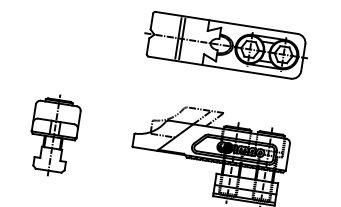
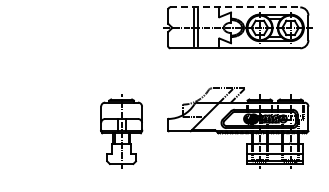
line: (226, 23) -> (235, 7), solid -> dashed
part: (53, 135) -> (121, 131), moved

